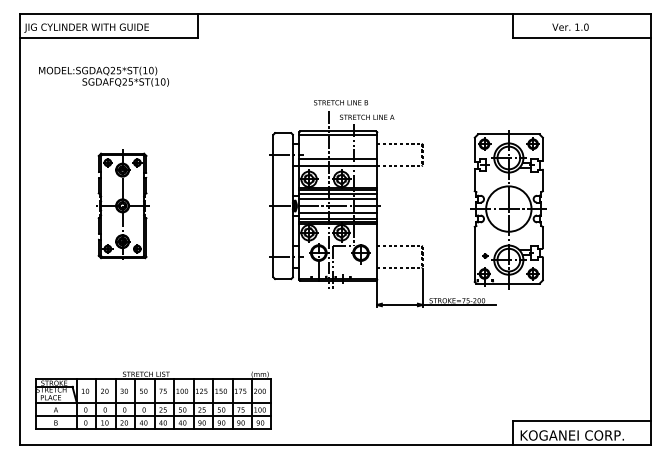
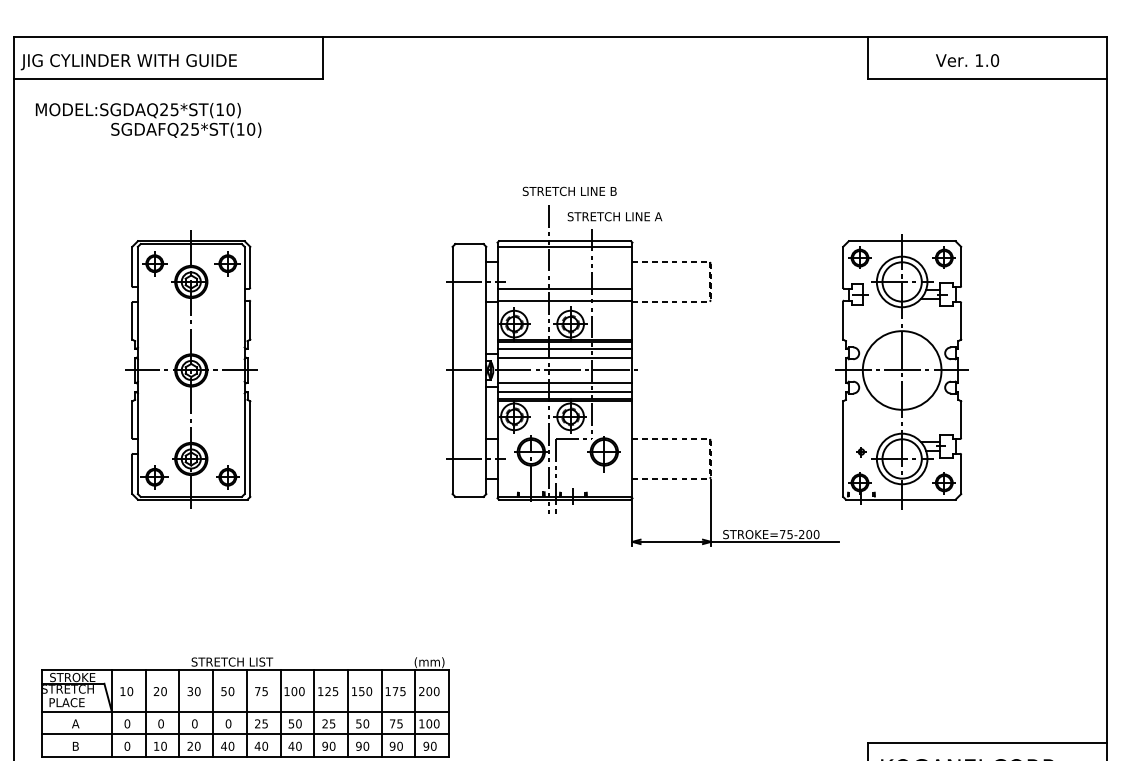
text: (103, 76) -> (147, 119), moved
part: (122, 205) -> (191, 369), size x1.43
part: (508, 209) -> (901, 371), moved

